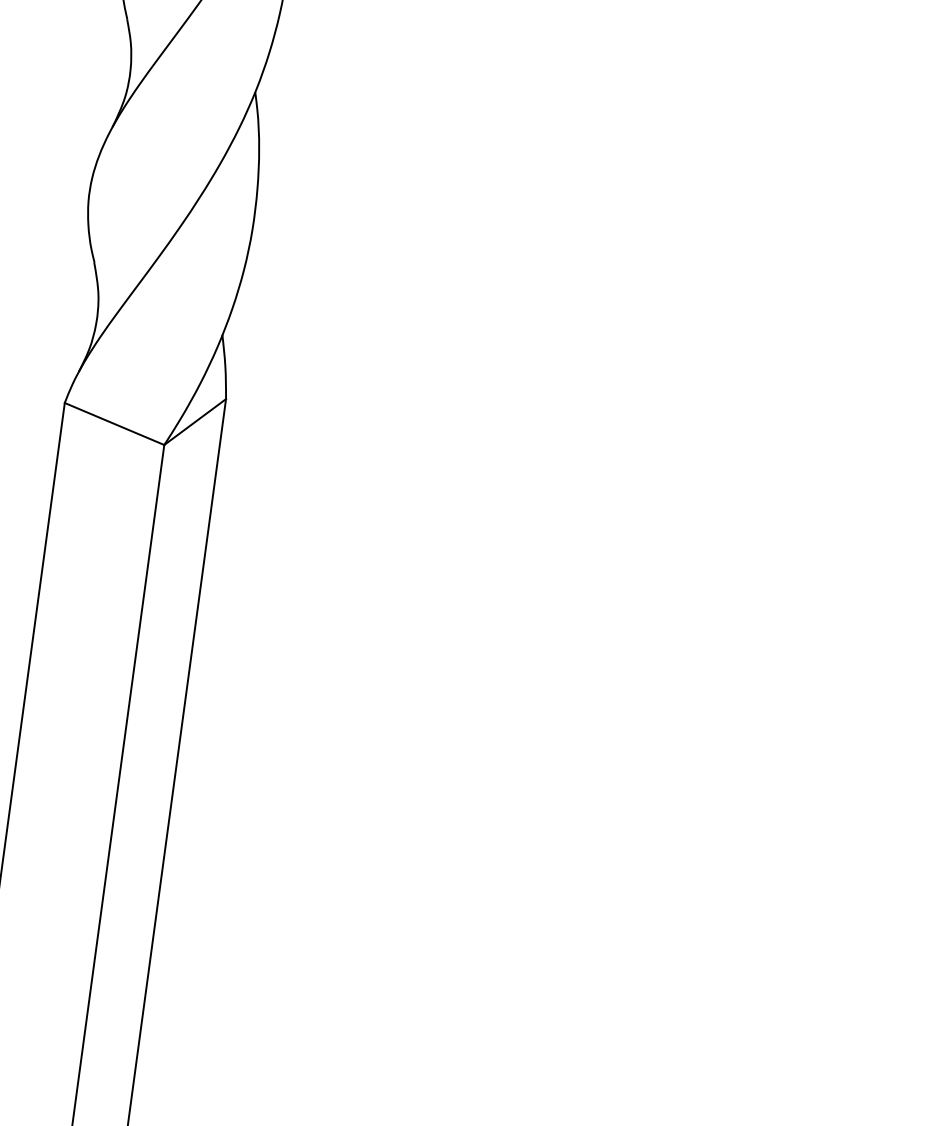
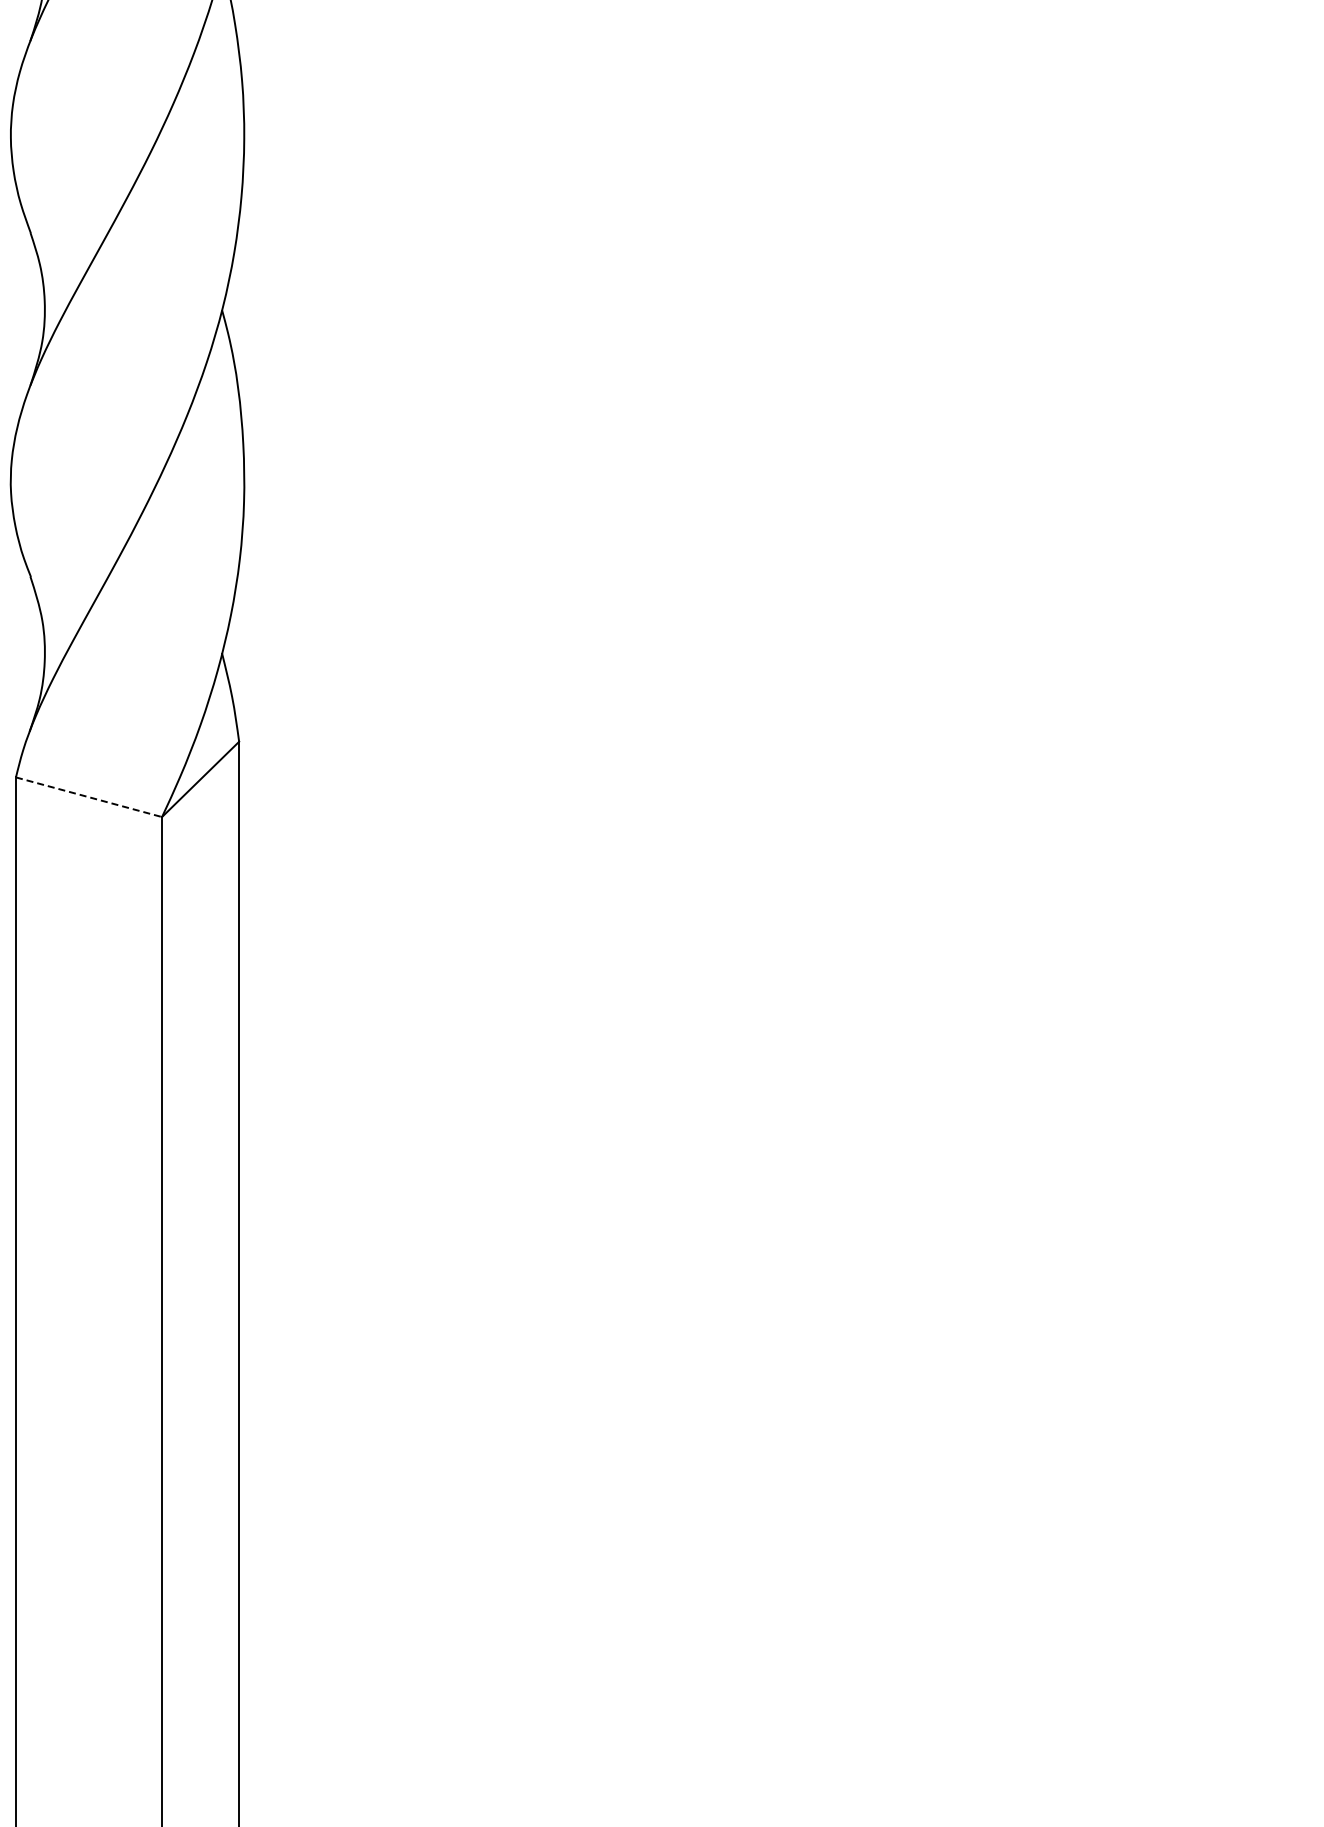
line: (114, 424) -> (89, 797), solid -> dashed

